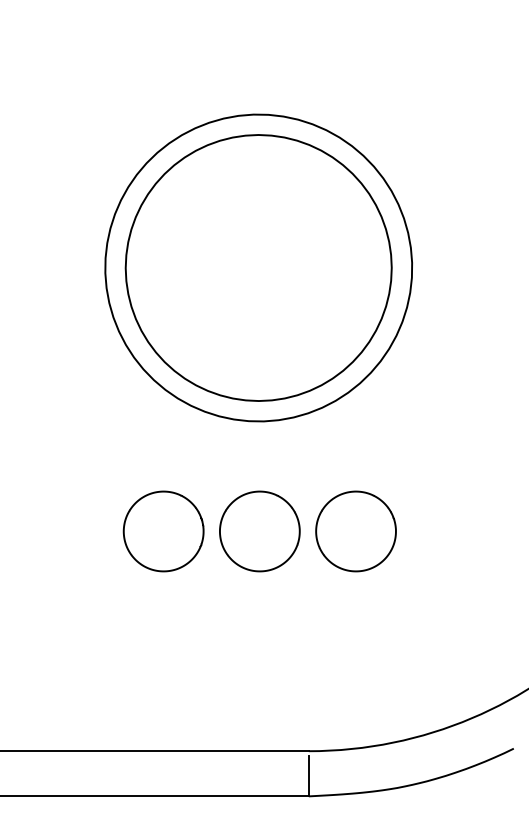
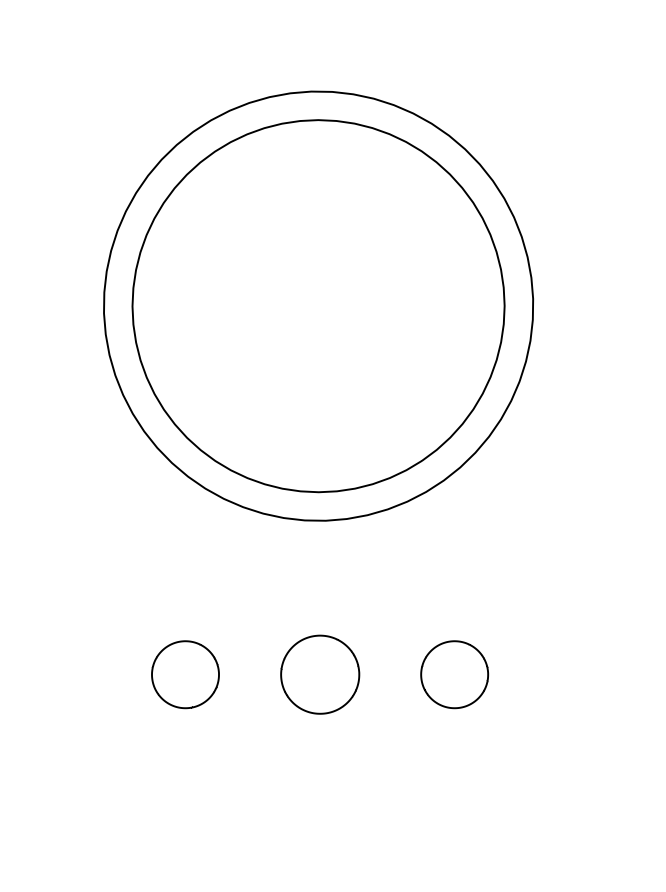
part: (163, 531) -> (185, 674), size x0.6
part: (259, 531) -> (319, 674), size x0.7
part: (355, 531) -> (453, 674), size x0.6

